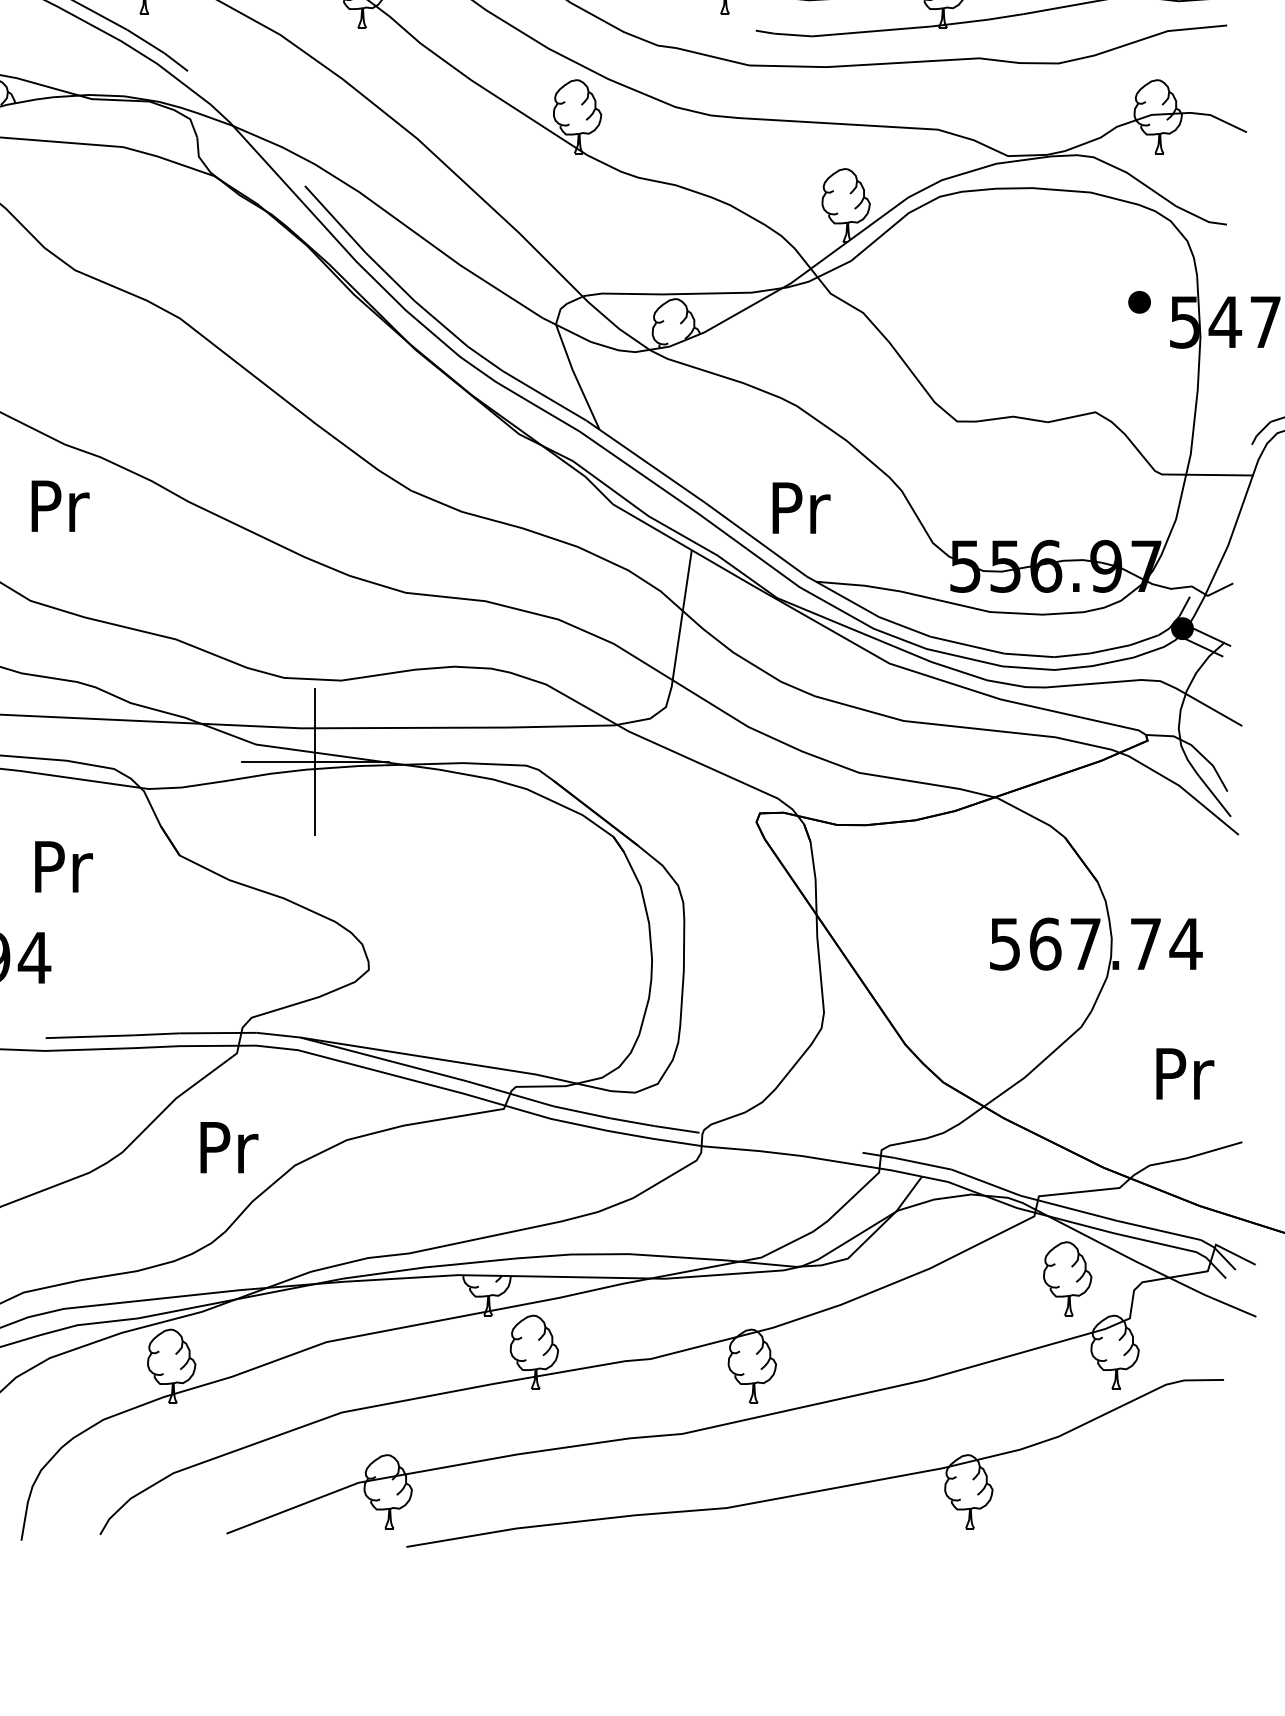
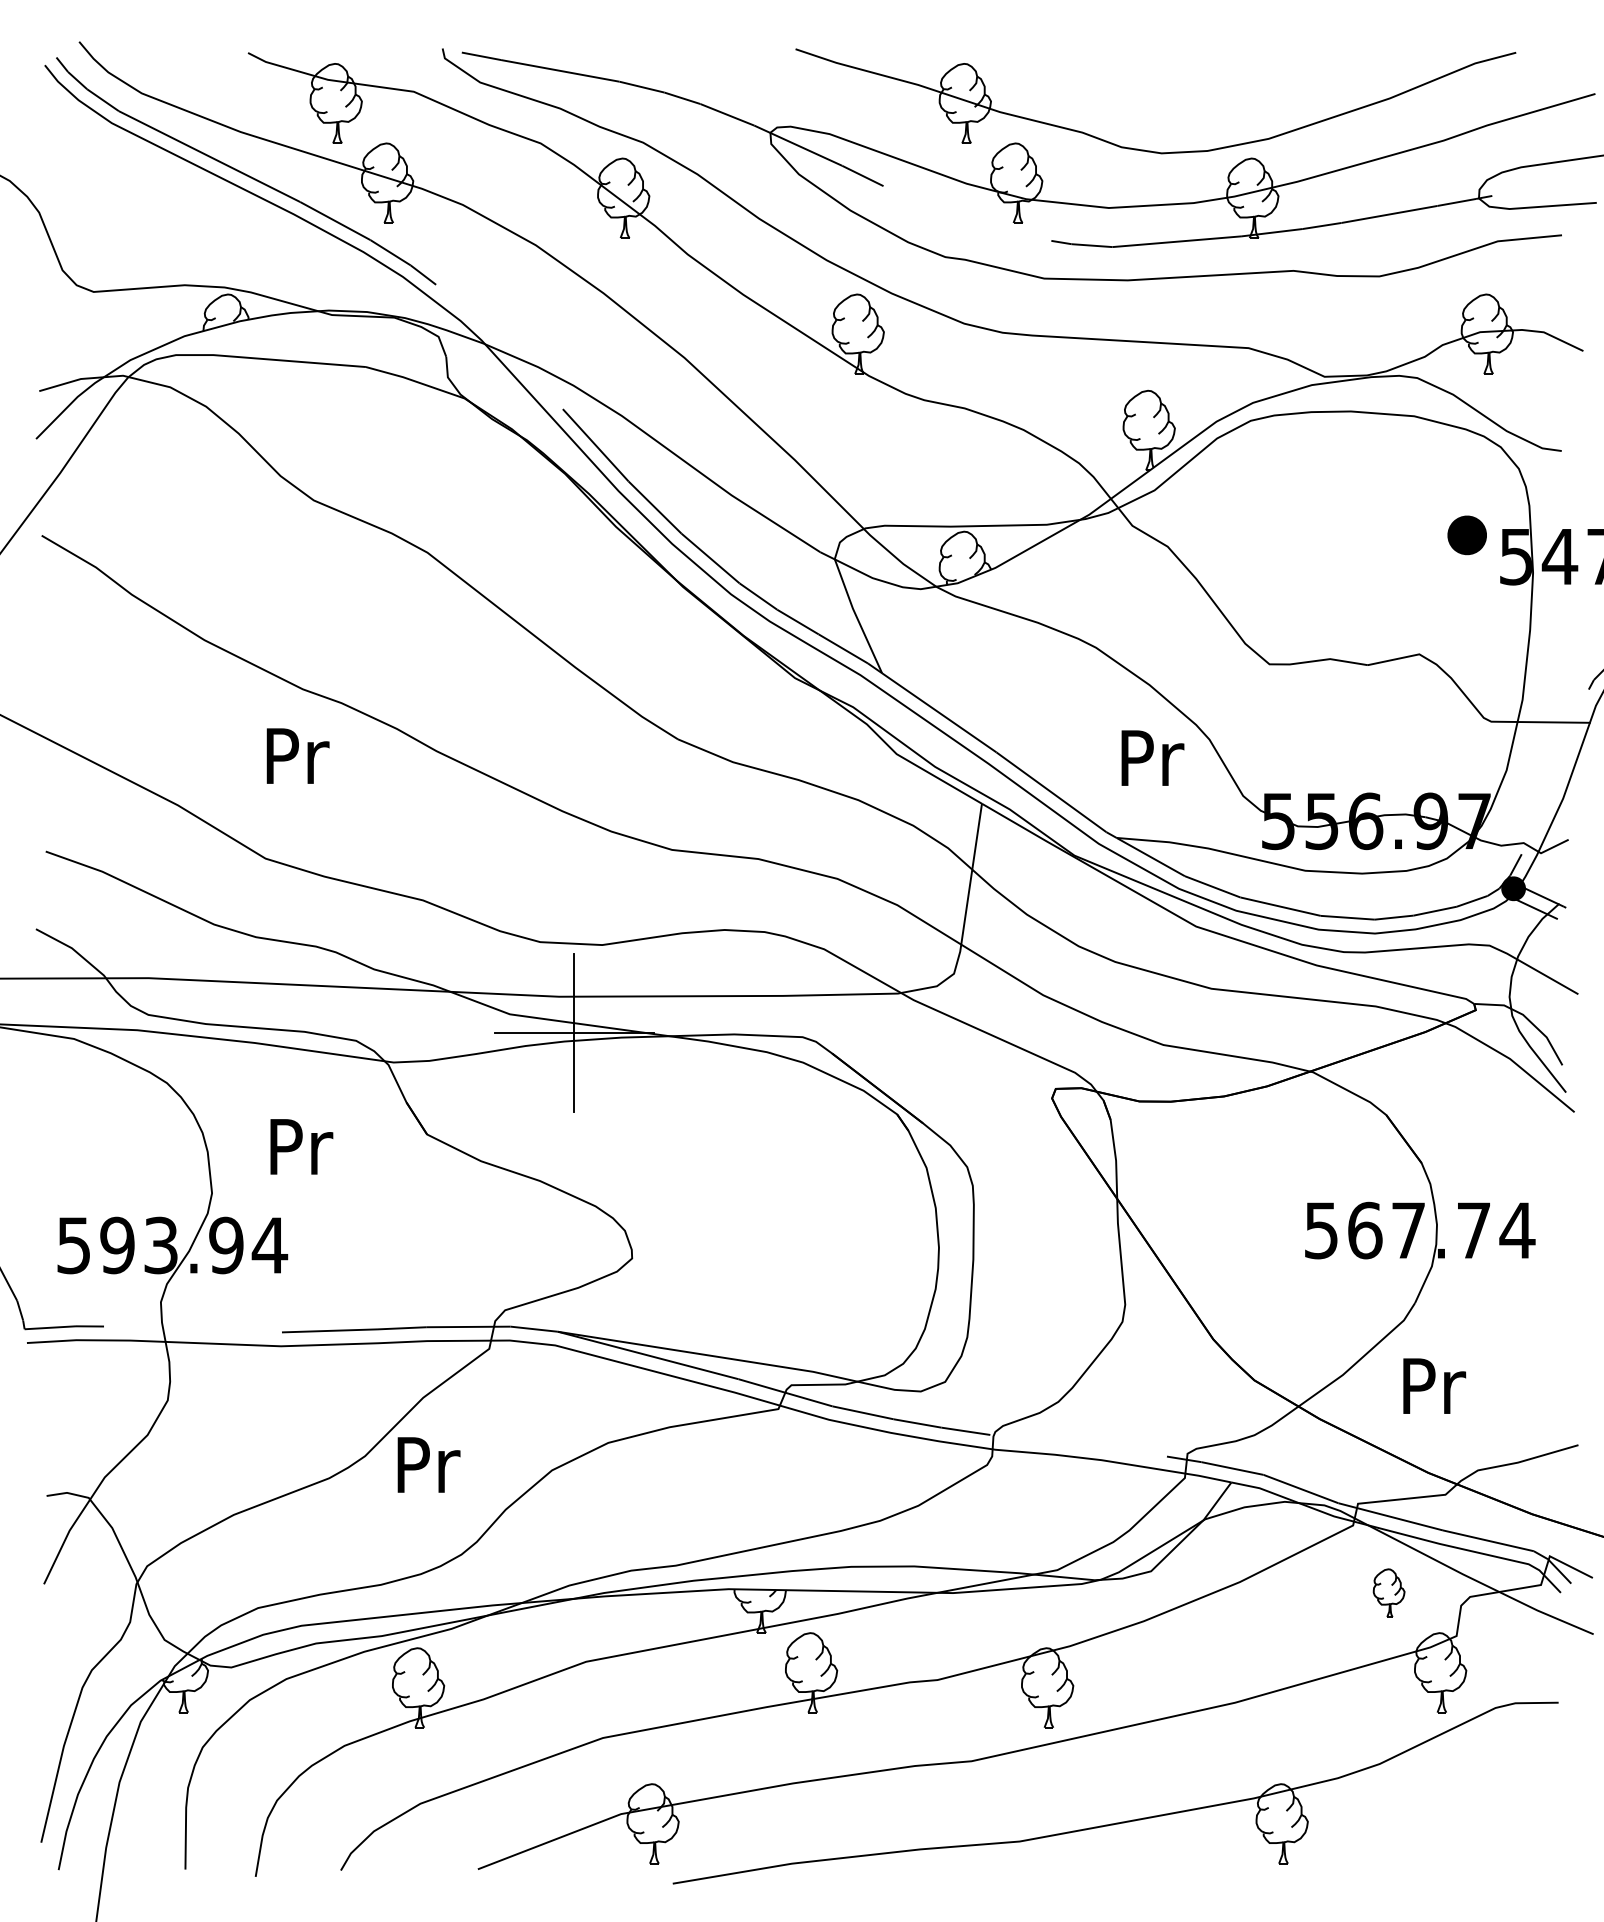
part: (1139, 301) -> (1466, 534), size x1.6
text: (801, 507) -> (1152, 757), moved
text: (1185, 1073) -> (1434, 1385), moved
text: (228, 1147) -> (428, 1464), moved
part: (1067, 1278) -> (1388, 1592), size x0.6

